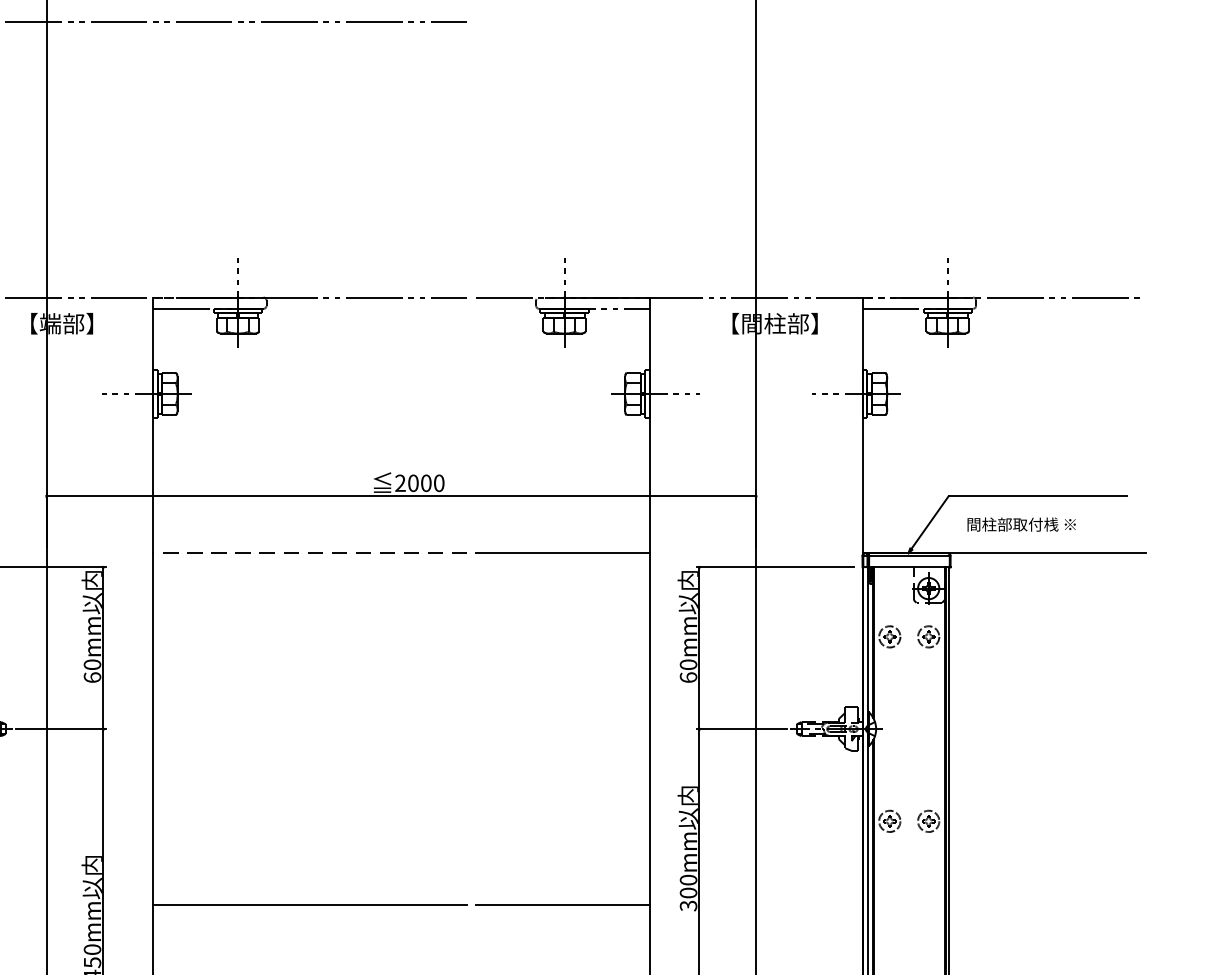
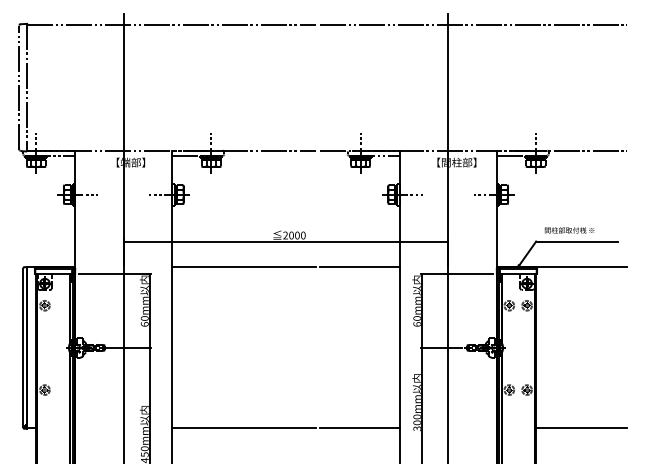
line: (811, 21) -> (473, 24), added
text: (1021, 524) -> (569, 230), moved
line: (310, 553) -> (244, 267), dashed -> solid
line: (1047, 905) -> (581, 428), added

